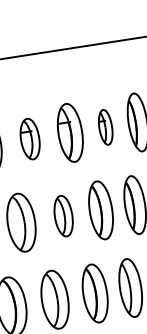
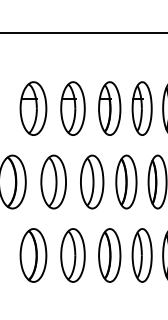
part: (105, 127) -> (141, 108), size x1.67
part: (29, 139) -> (72, 108), size x1.43
part: (63, 215) -> (92, 181), size x1.43

